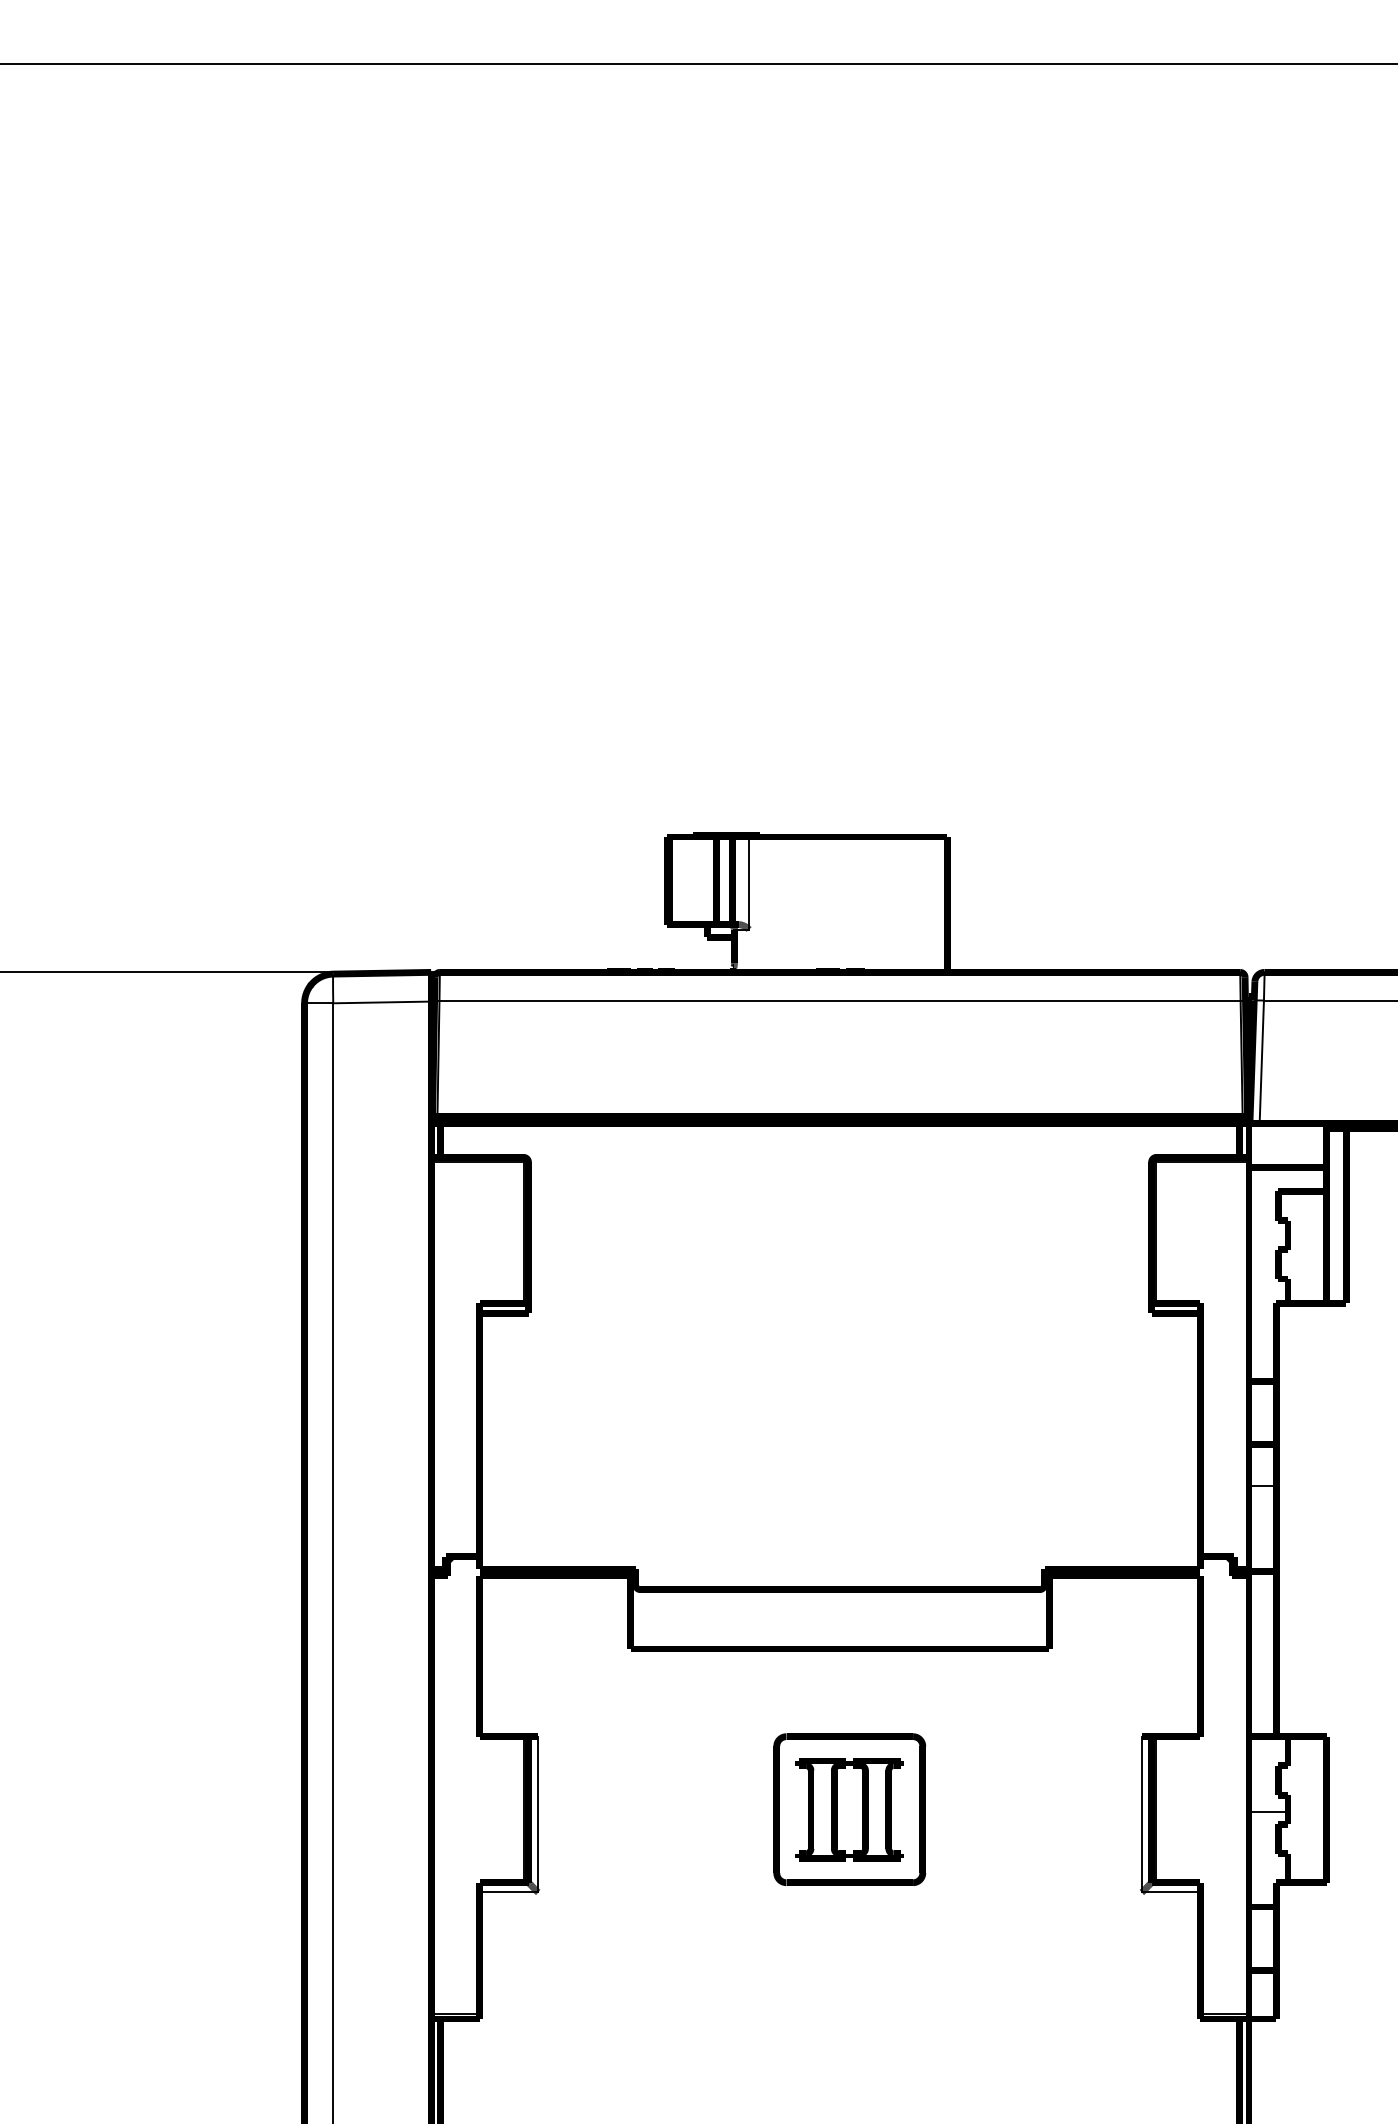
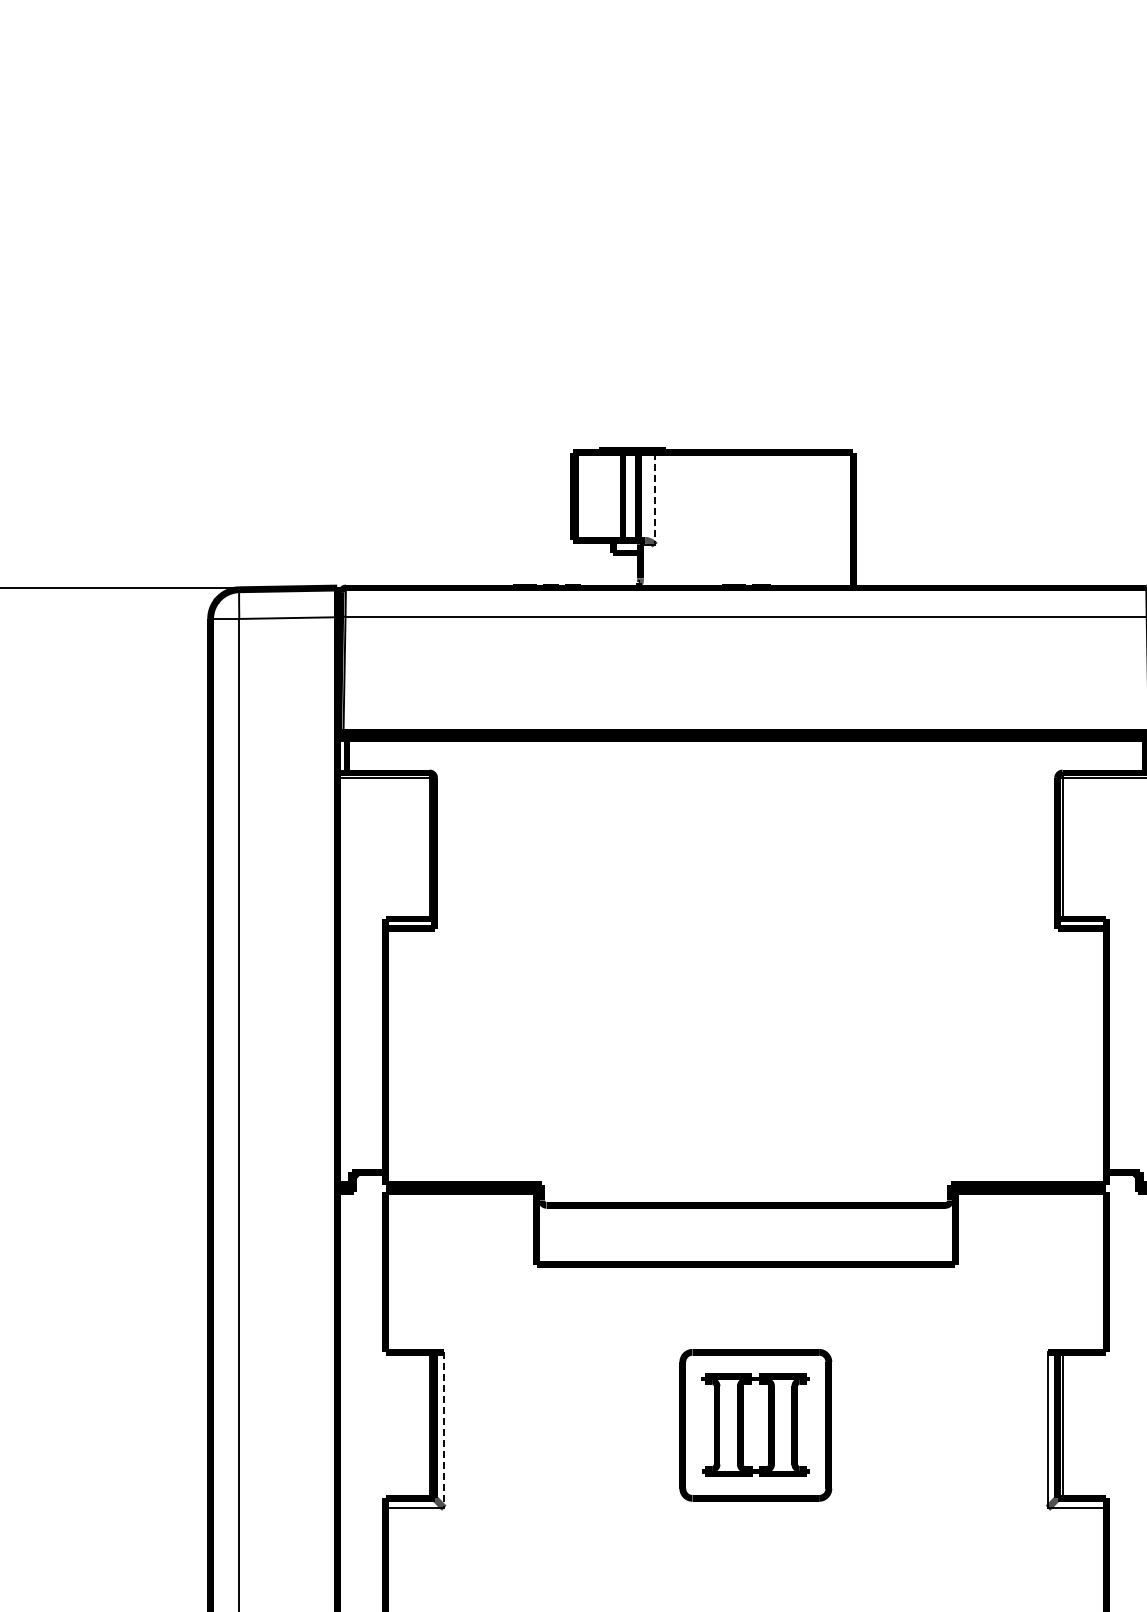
line: (749, 883) -> (655, 499), solid -> dashed
line: (538, 1814) -> (444, 1430), solid -> dashed

